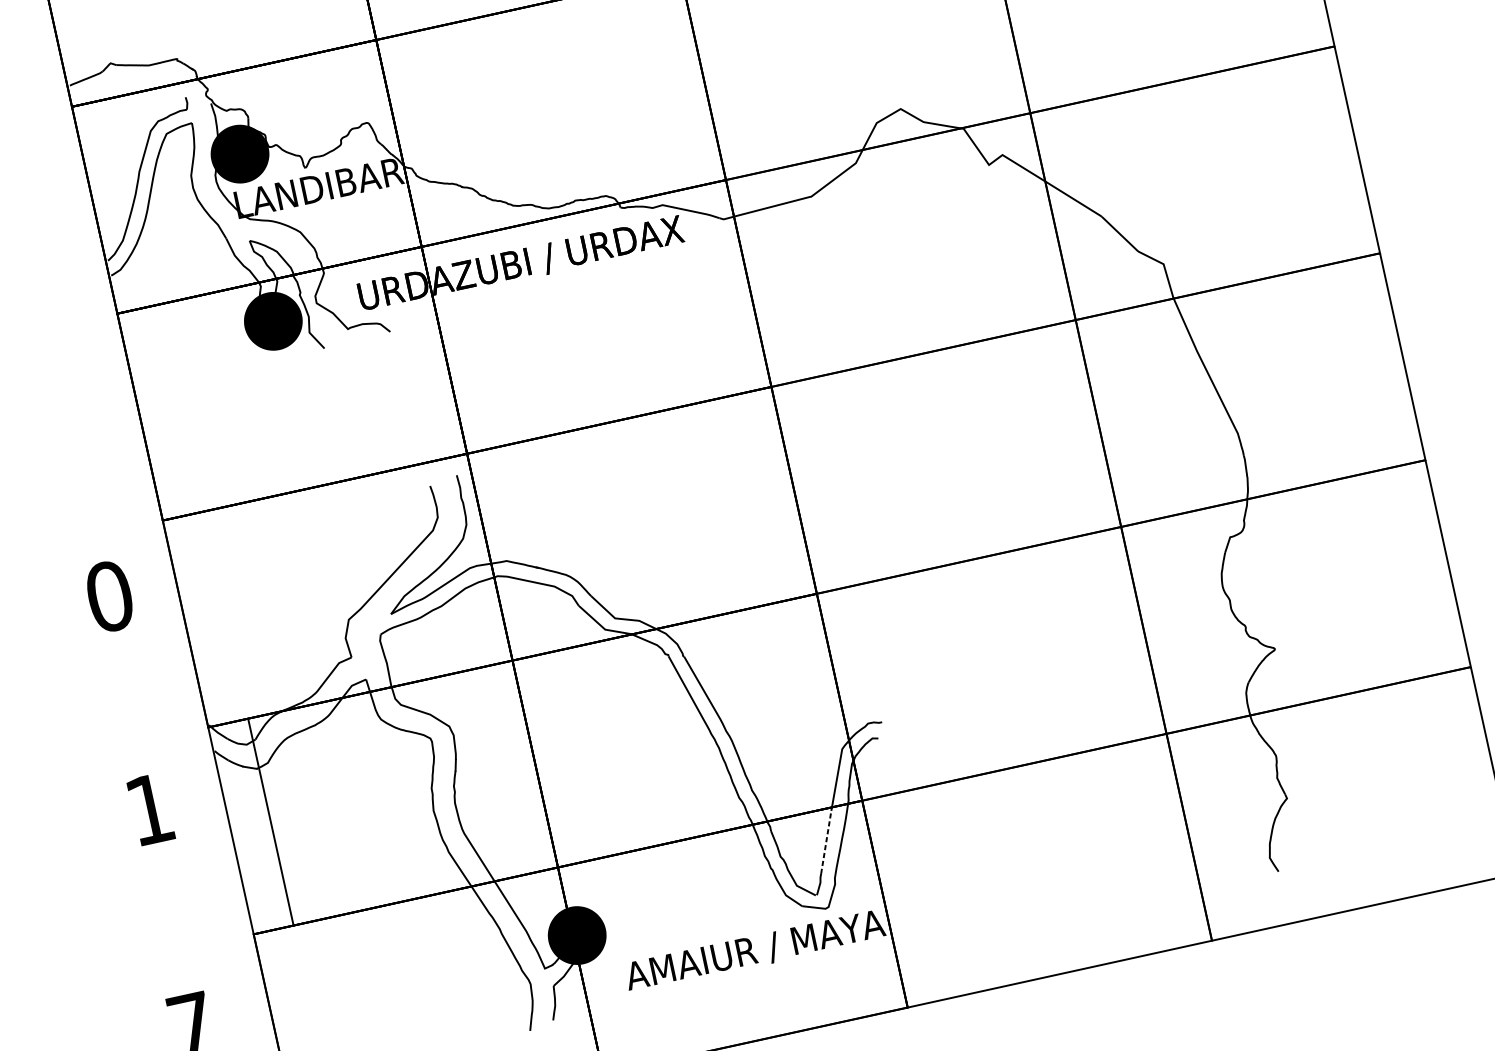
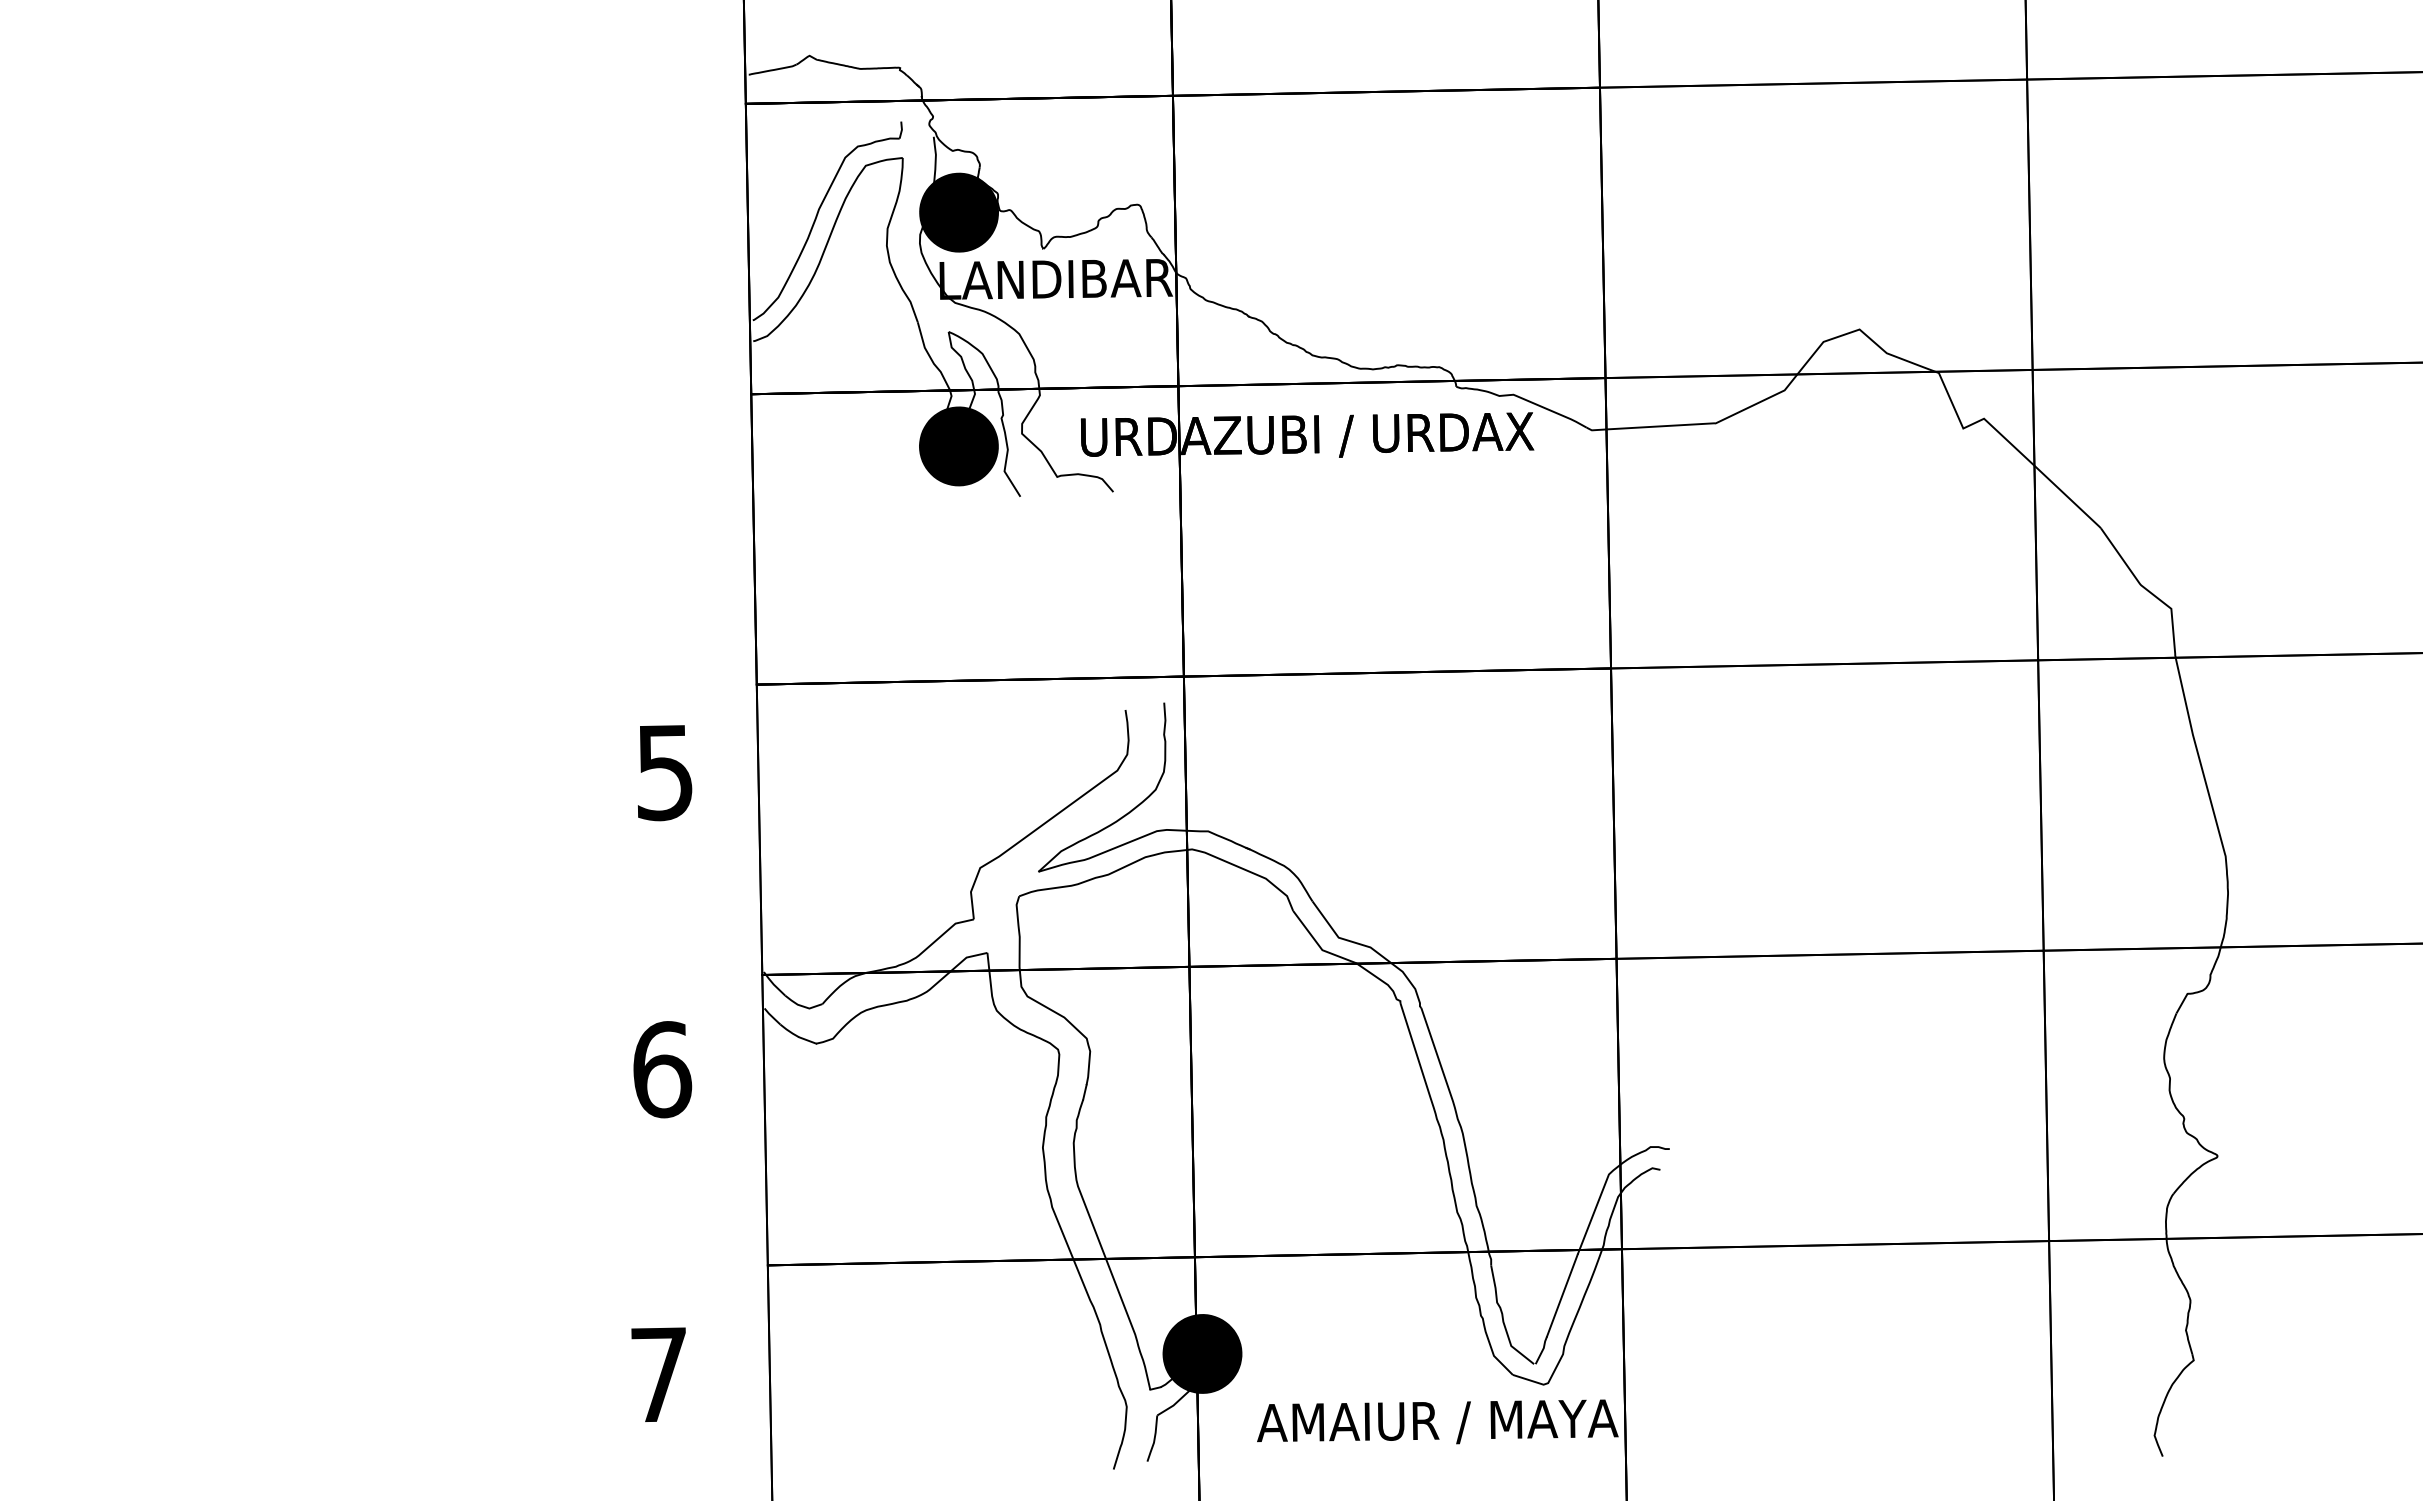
text: (110, 596) -> (665, 772), 0 -> 5
text: (150, 809) -> (662, 1069), 1 -> 6
line: (270, 821) -> (764, 1119), moved
line: (826, 842) -> (1562, 1295), dashed -> solid

